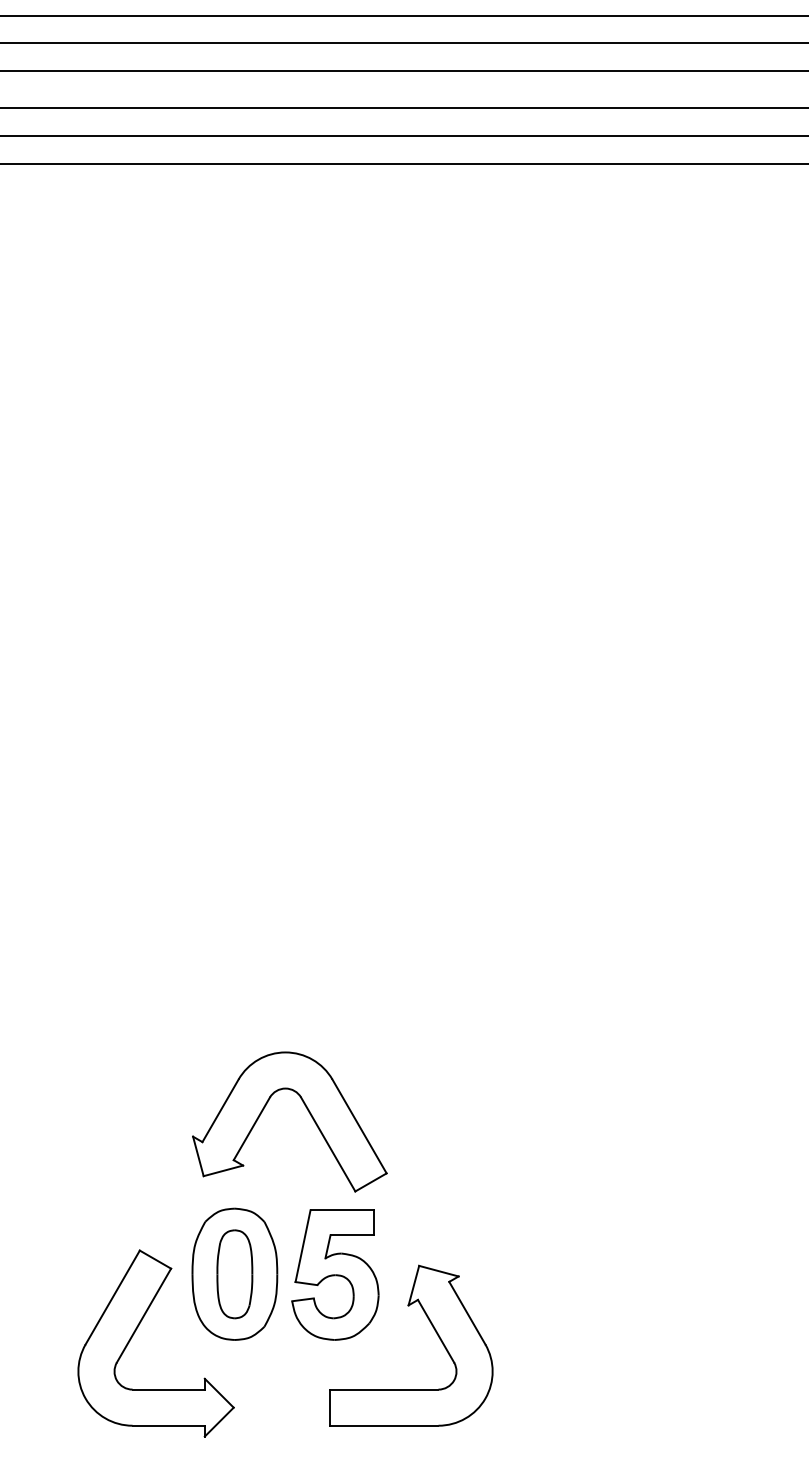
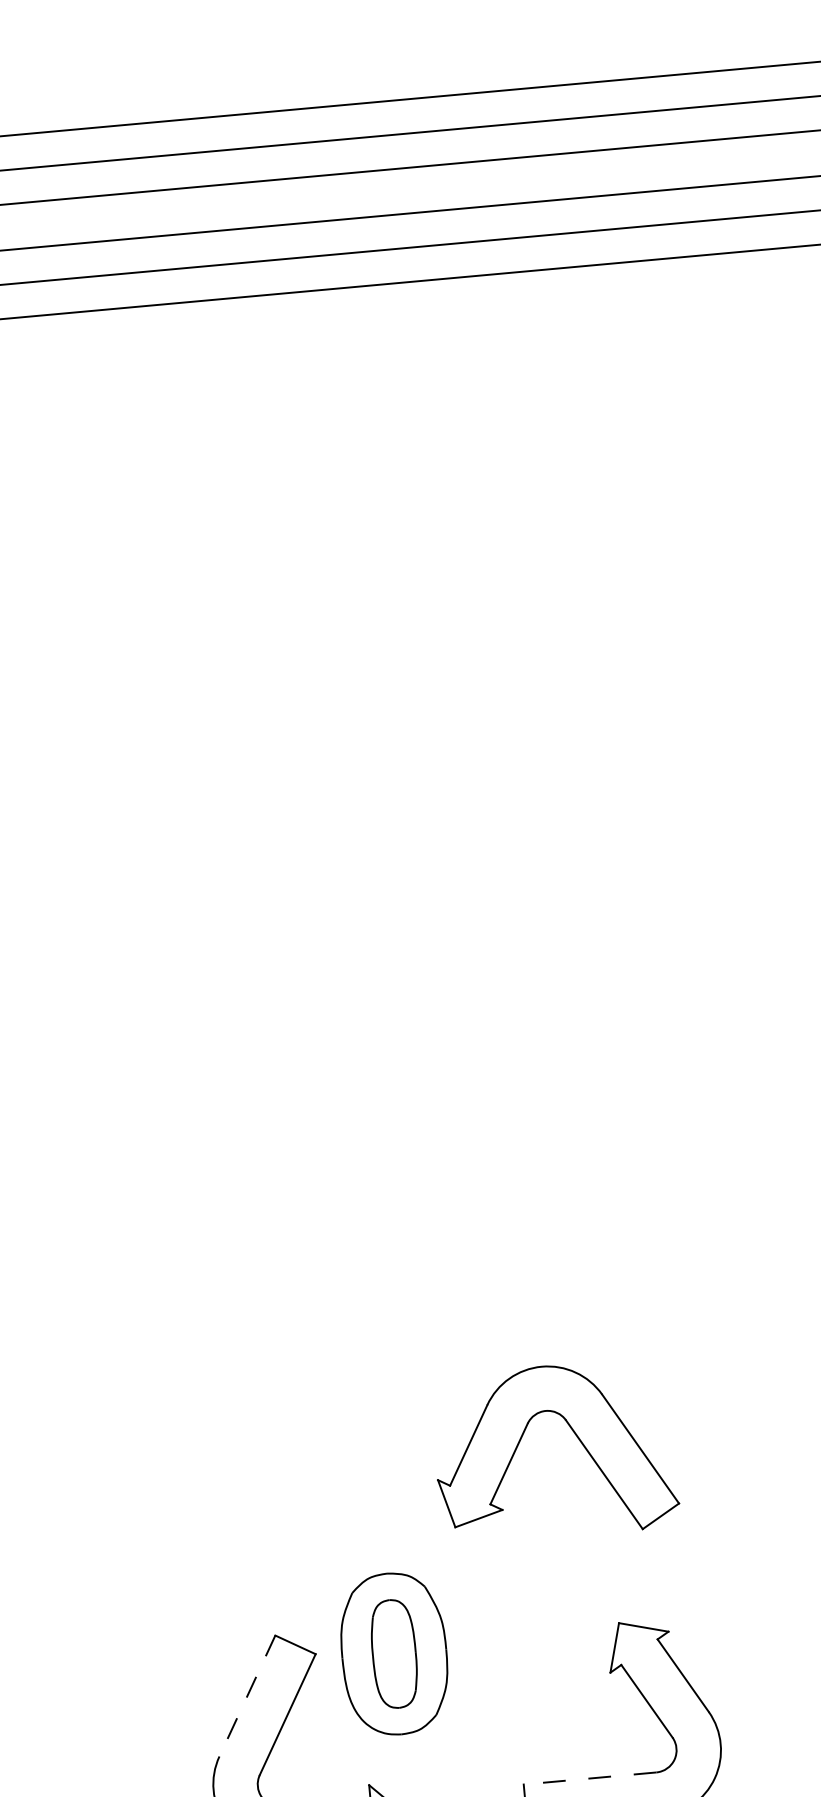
part: (308, 1112) -> (576, 1437), moved
part: (335, 1274) -> (517, 1643), removed
line: (112, 1297) -> (247, 1696), solid -> dashed
line: (383, 1389) -> (589, 1778), solid -> dashed

